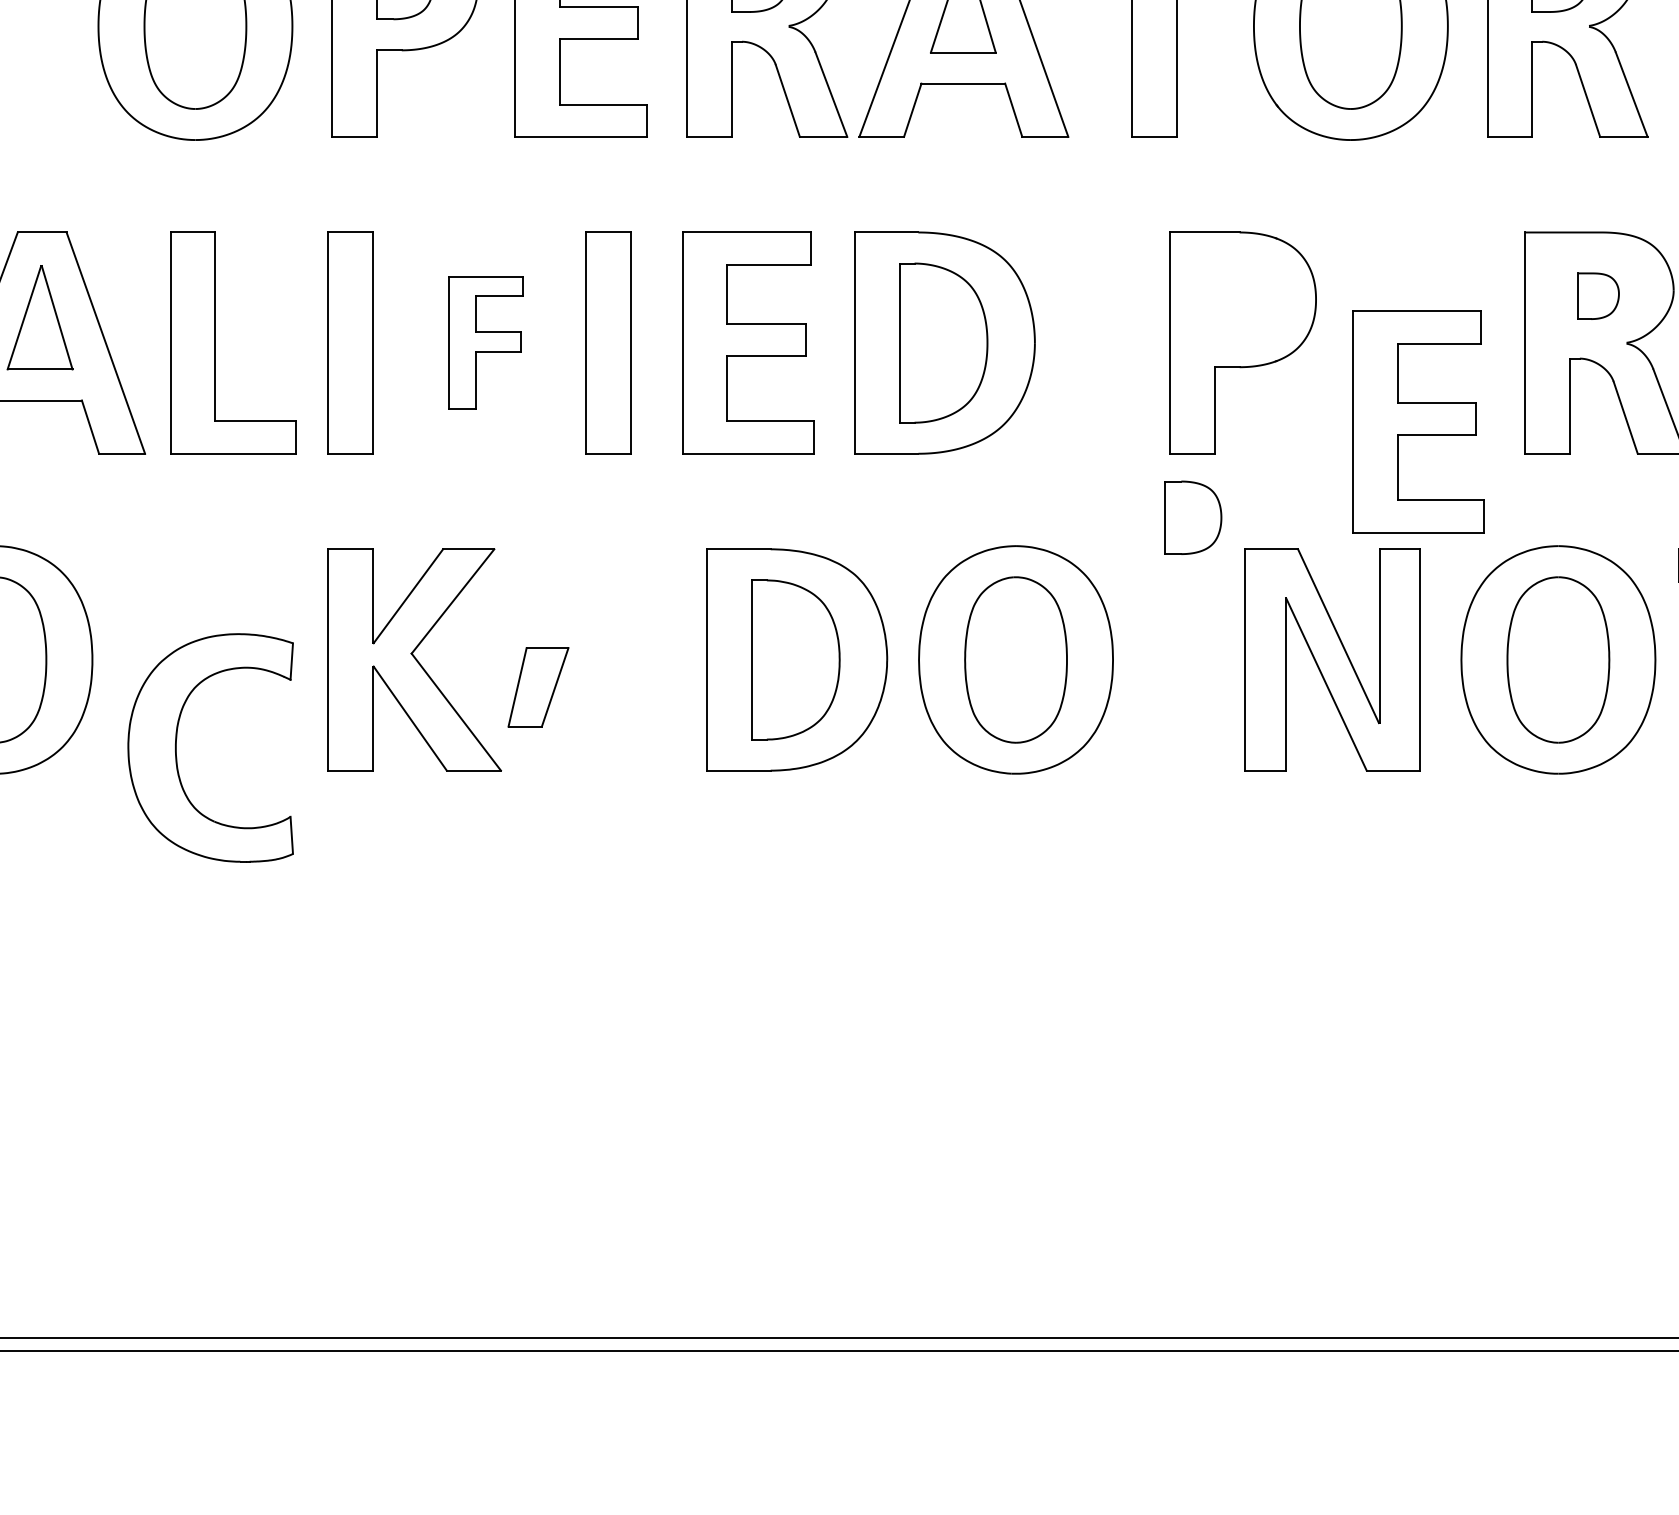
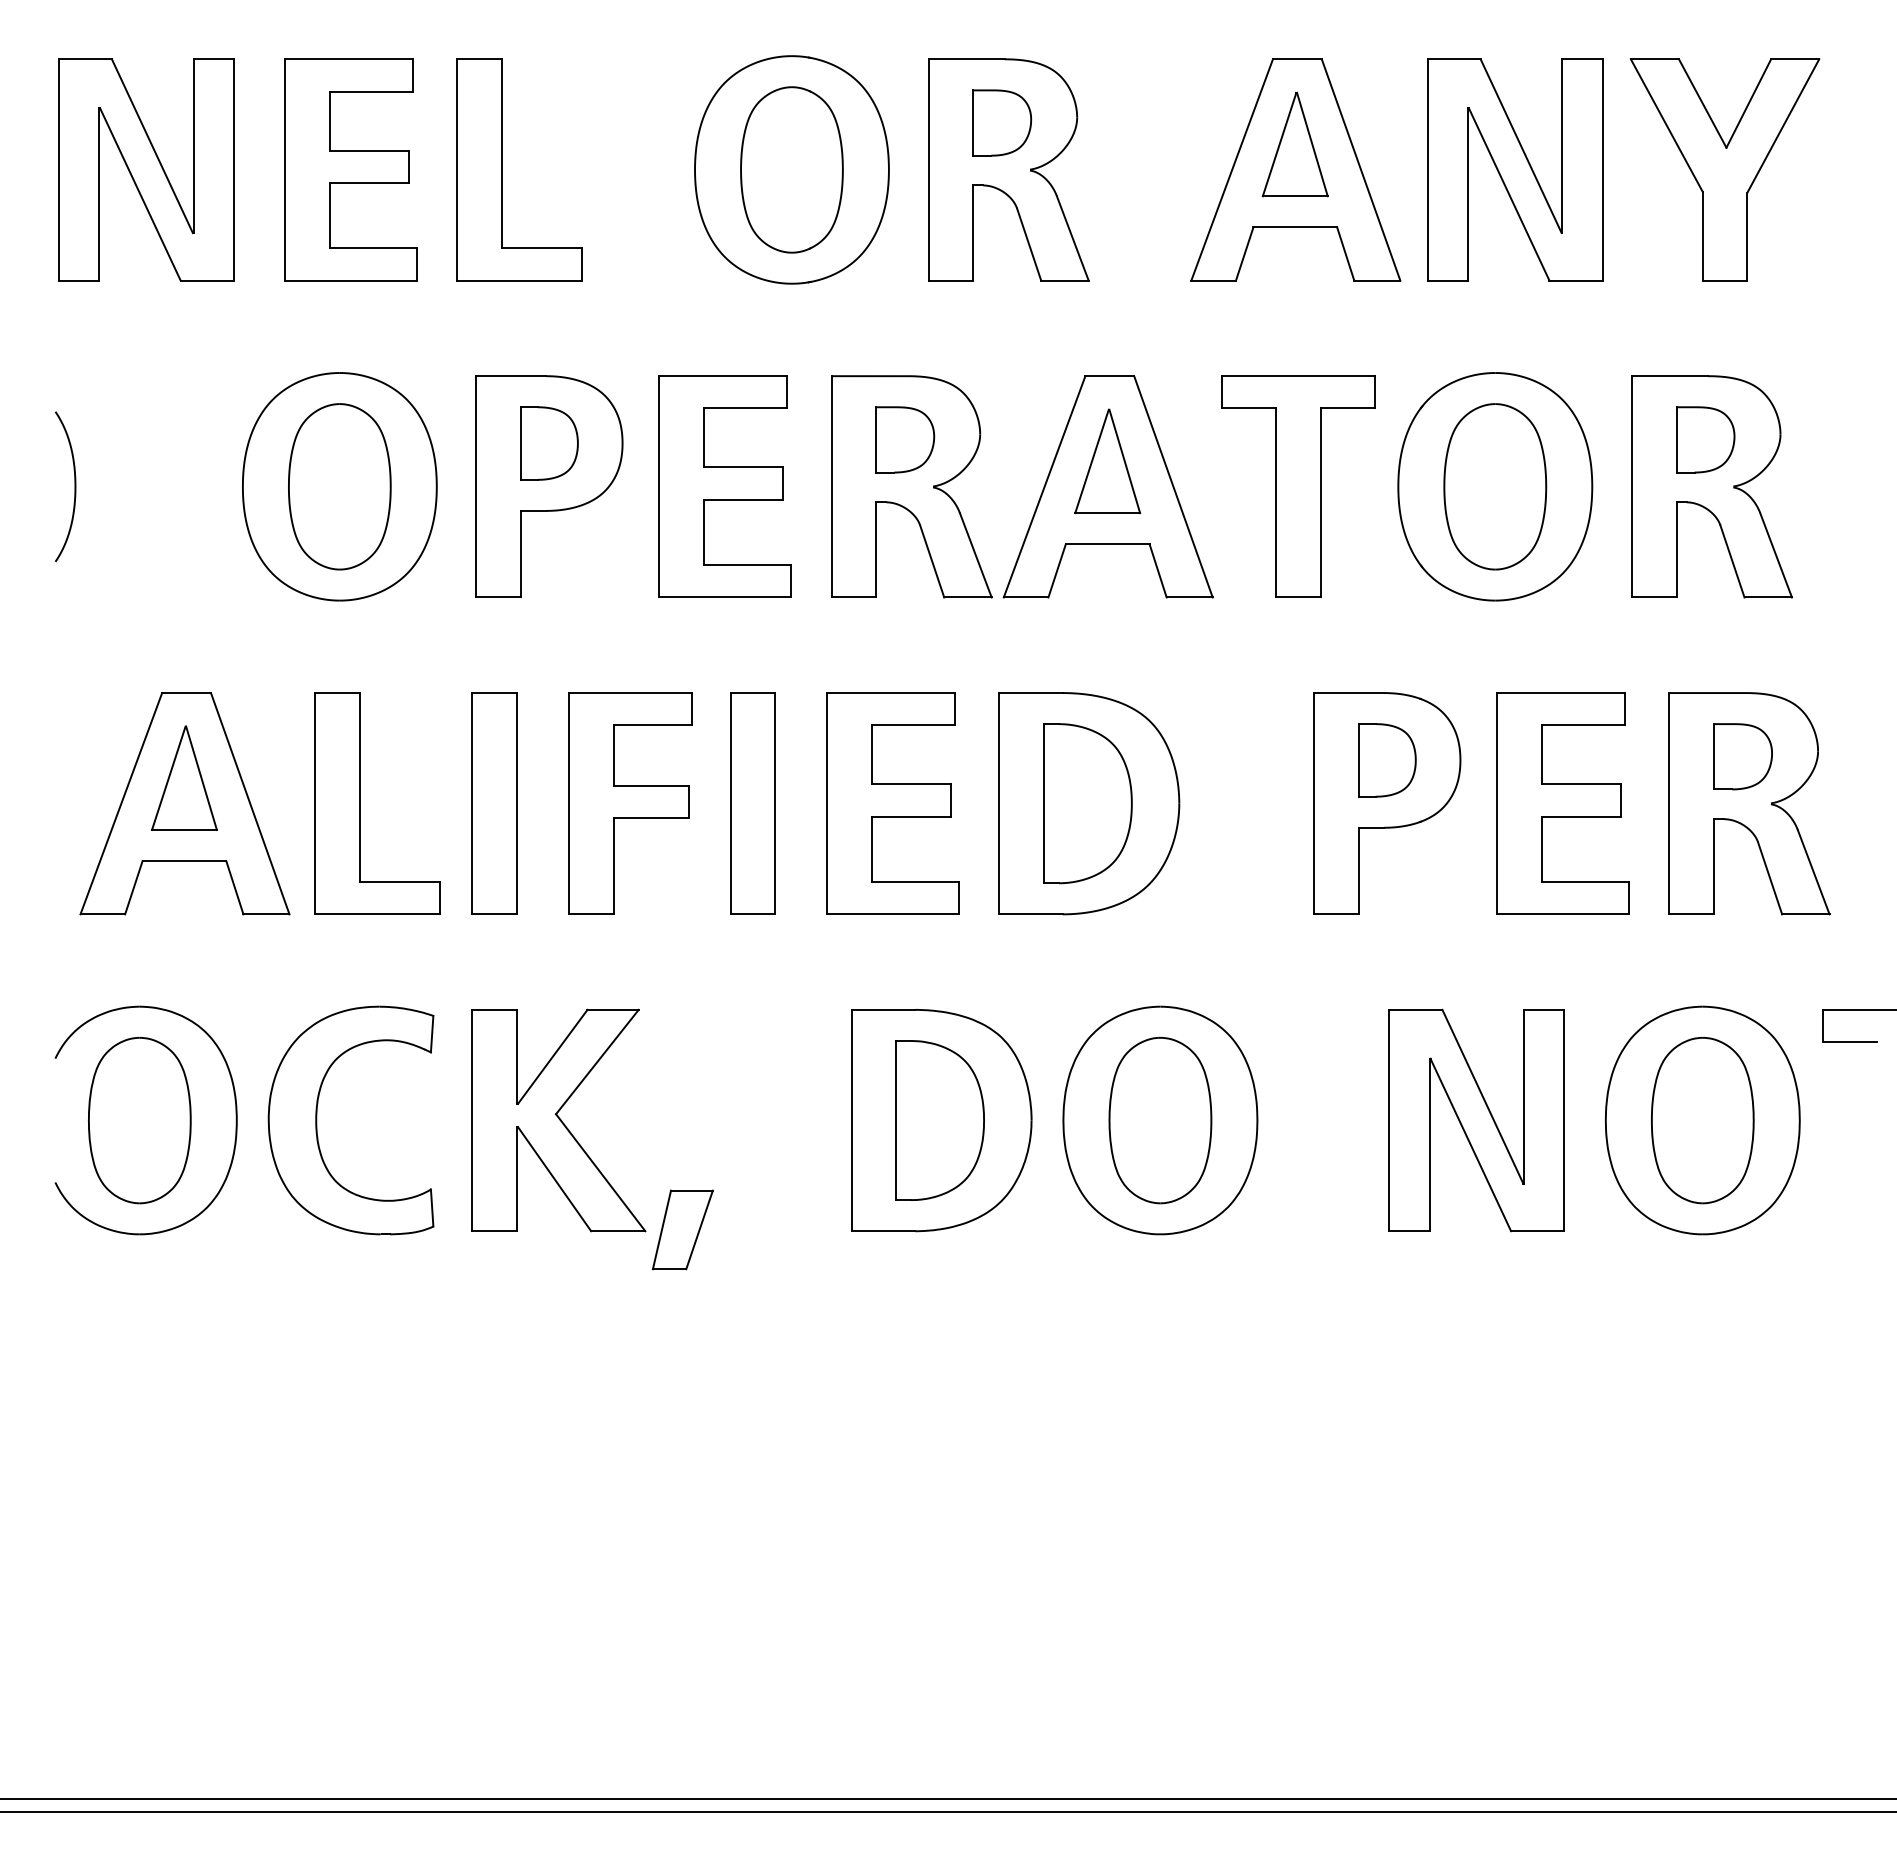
part: (1598, 295) -> (1742, 756), size x1.43
part: (486, 342) -> (630, 803), size x1.67
part: (1418, 421) -> (1562, 803), moved
part: (1193, 517) -> (1387, 760), moved
part: (538, 686) -> (682, 1229), moved
part: (177, 747) -> (317, 1120), moved

